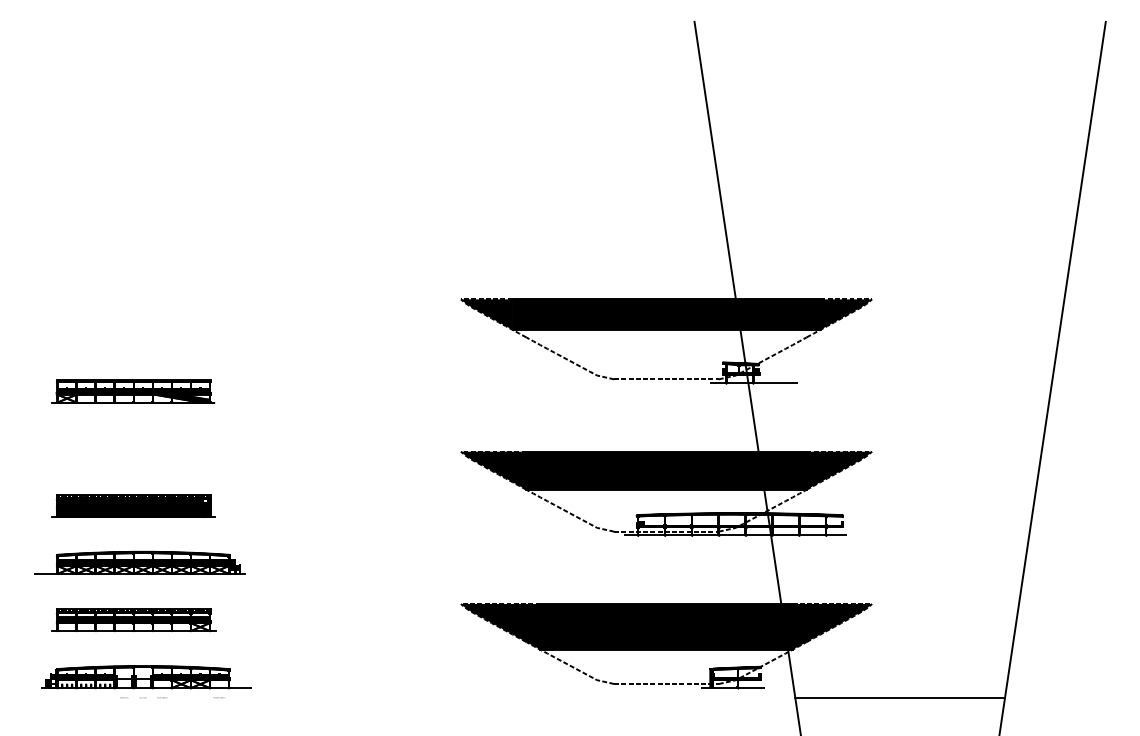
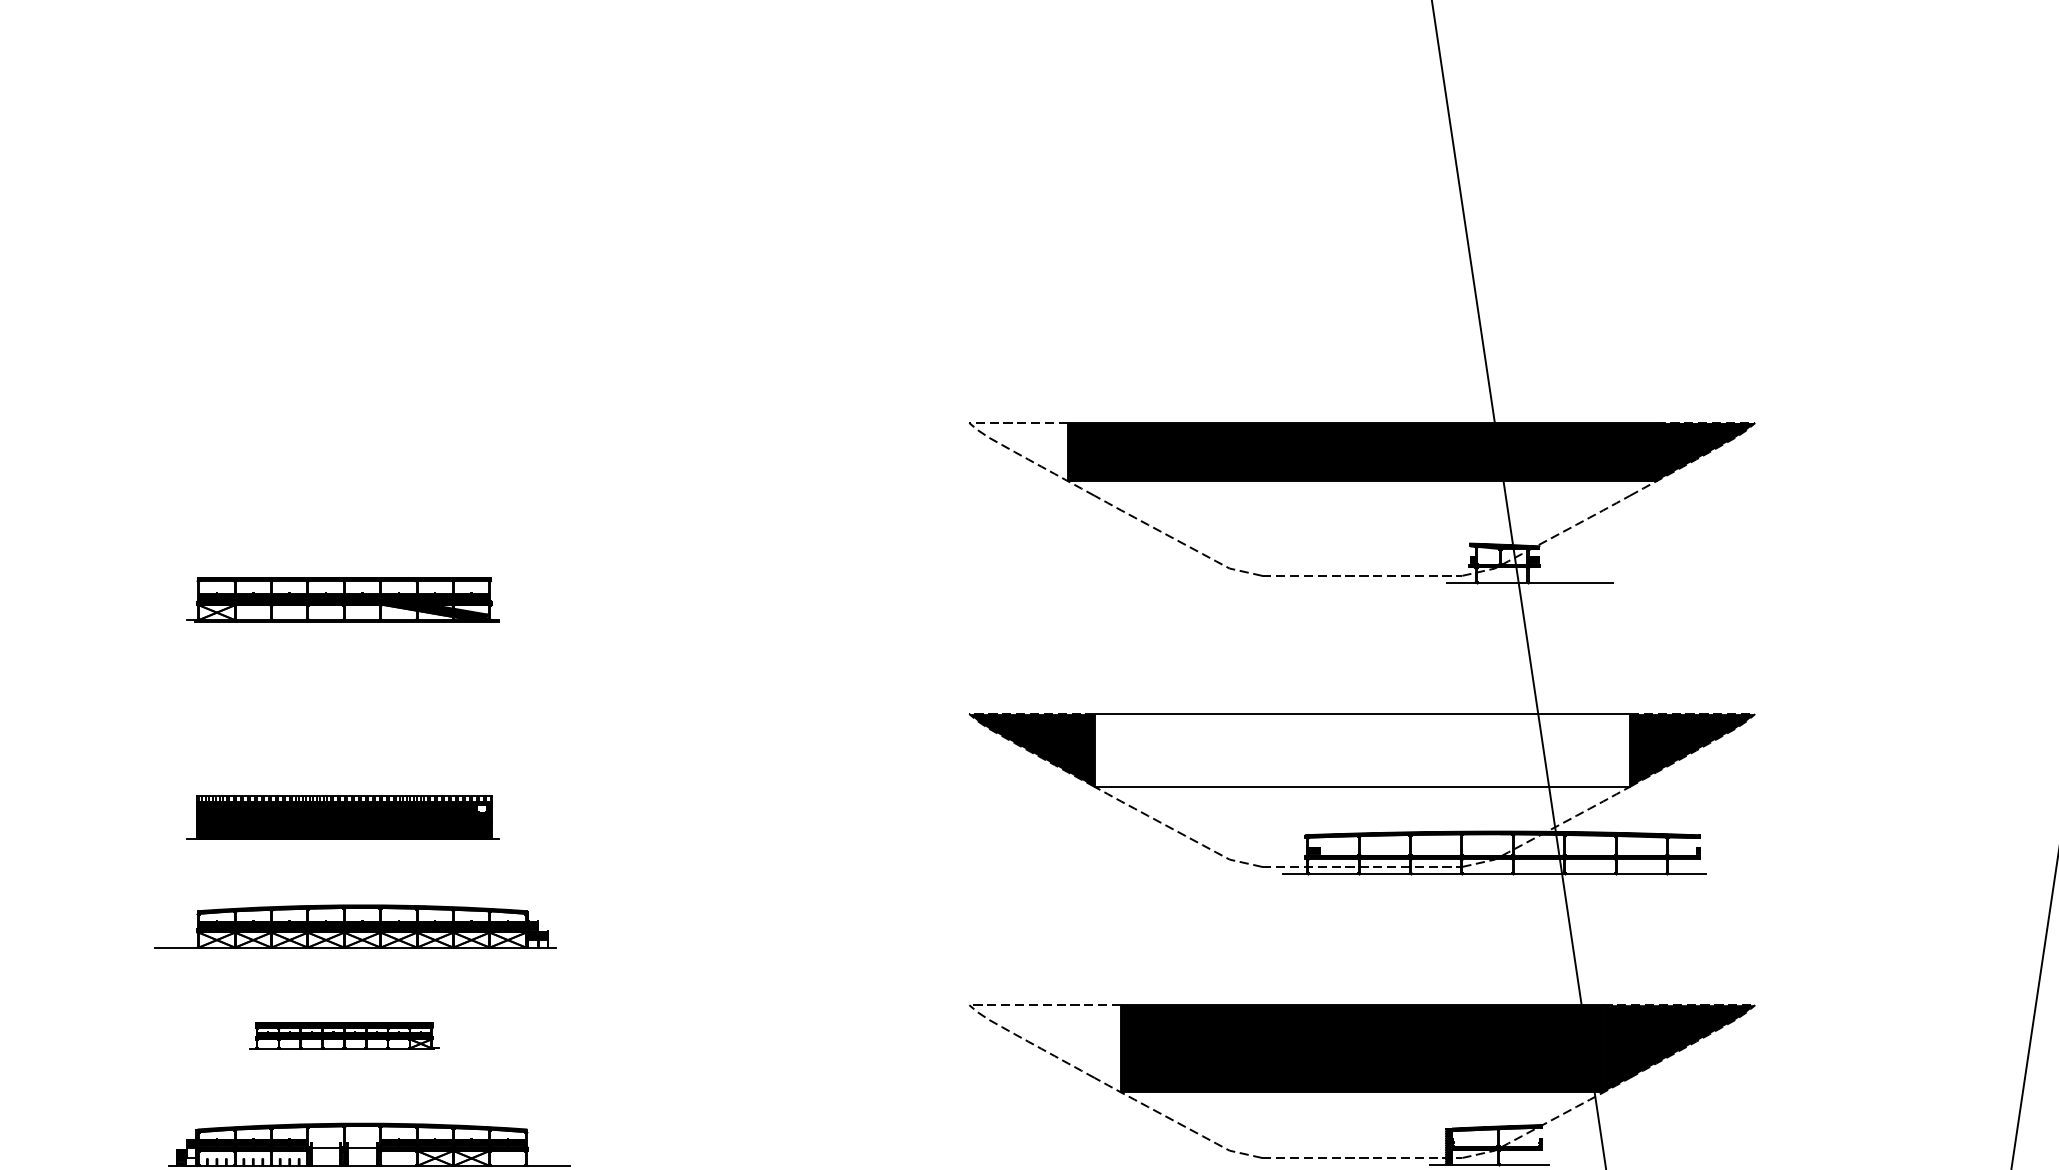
fill: (486, 314) -> (1018, 451), removed
fill: (666, 470) -> (1362, 750), removed
part: (133, 619) -> (343, 1034), size x0.6
fill: (500, 626) -> (1045, 1048), removed

